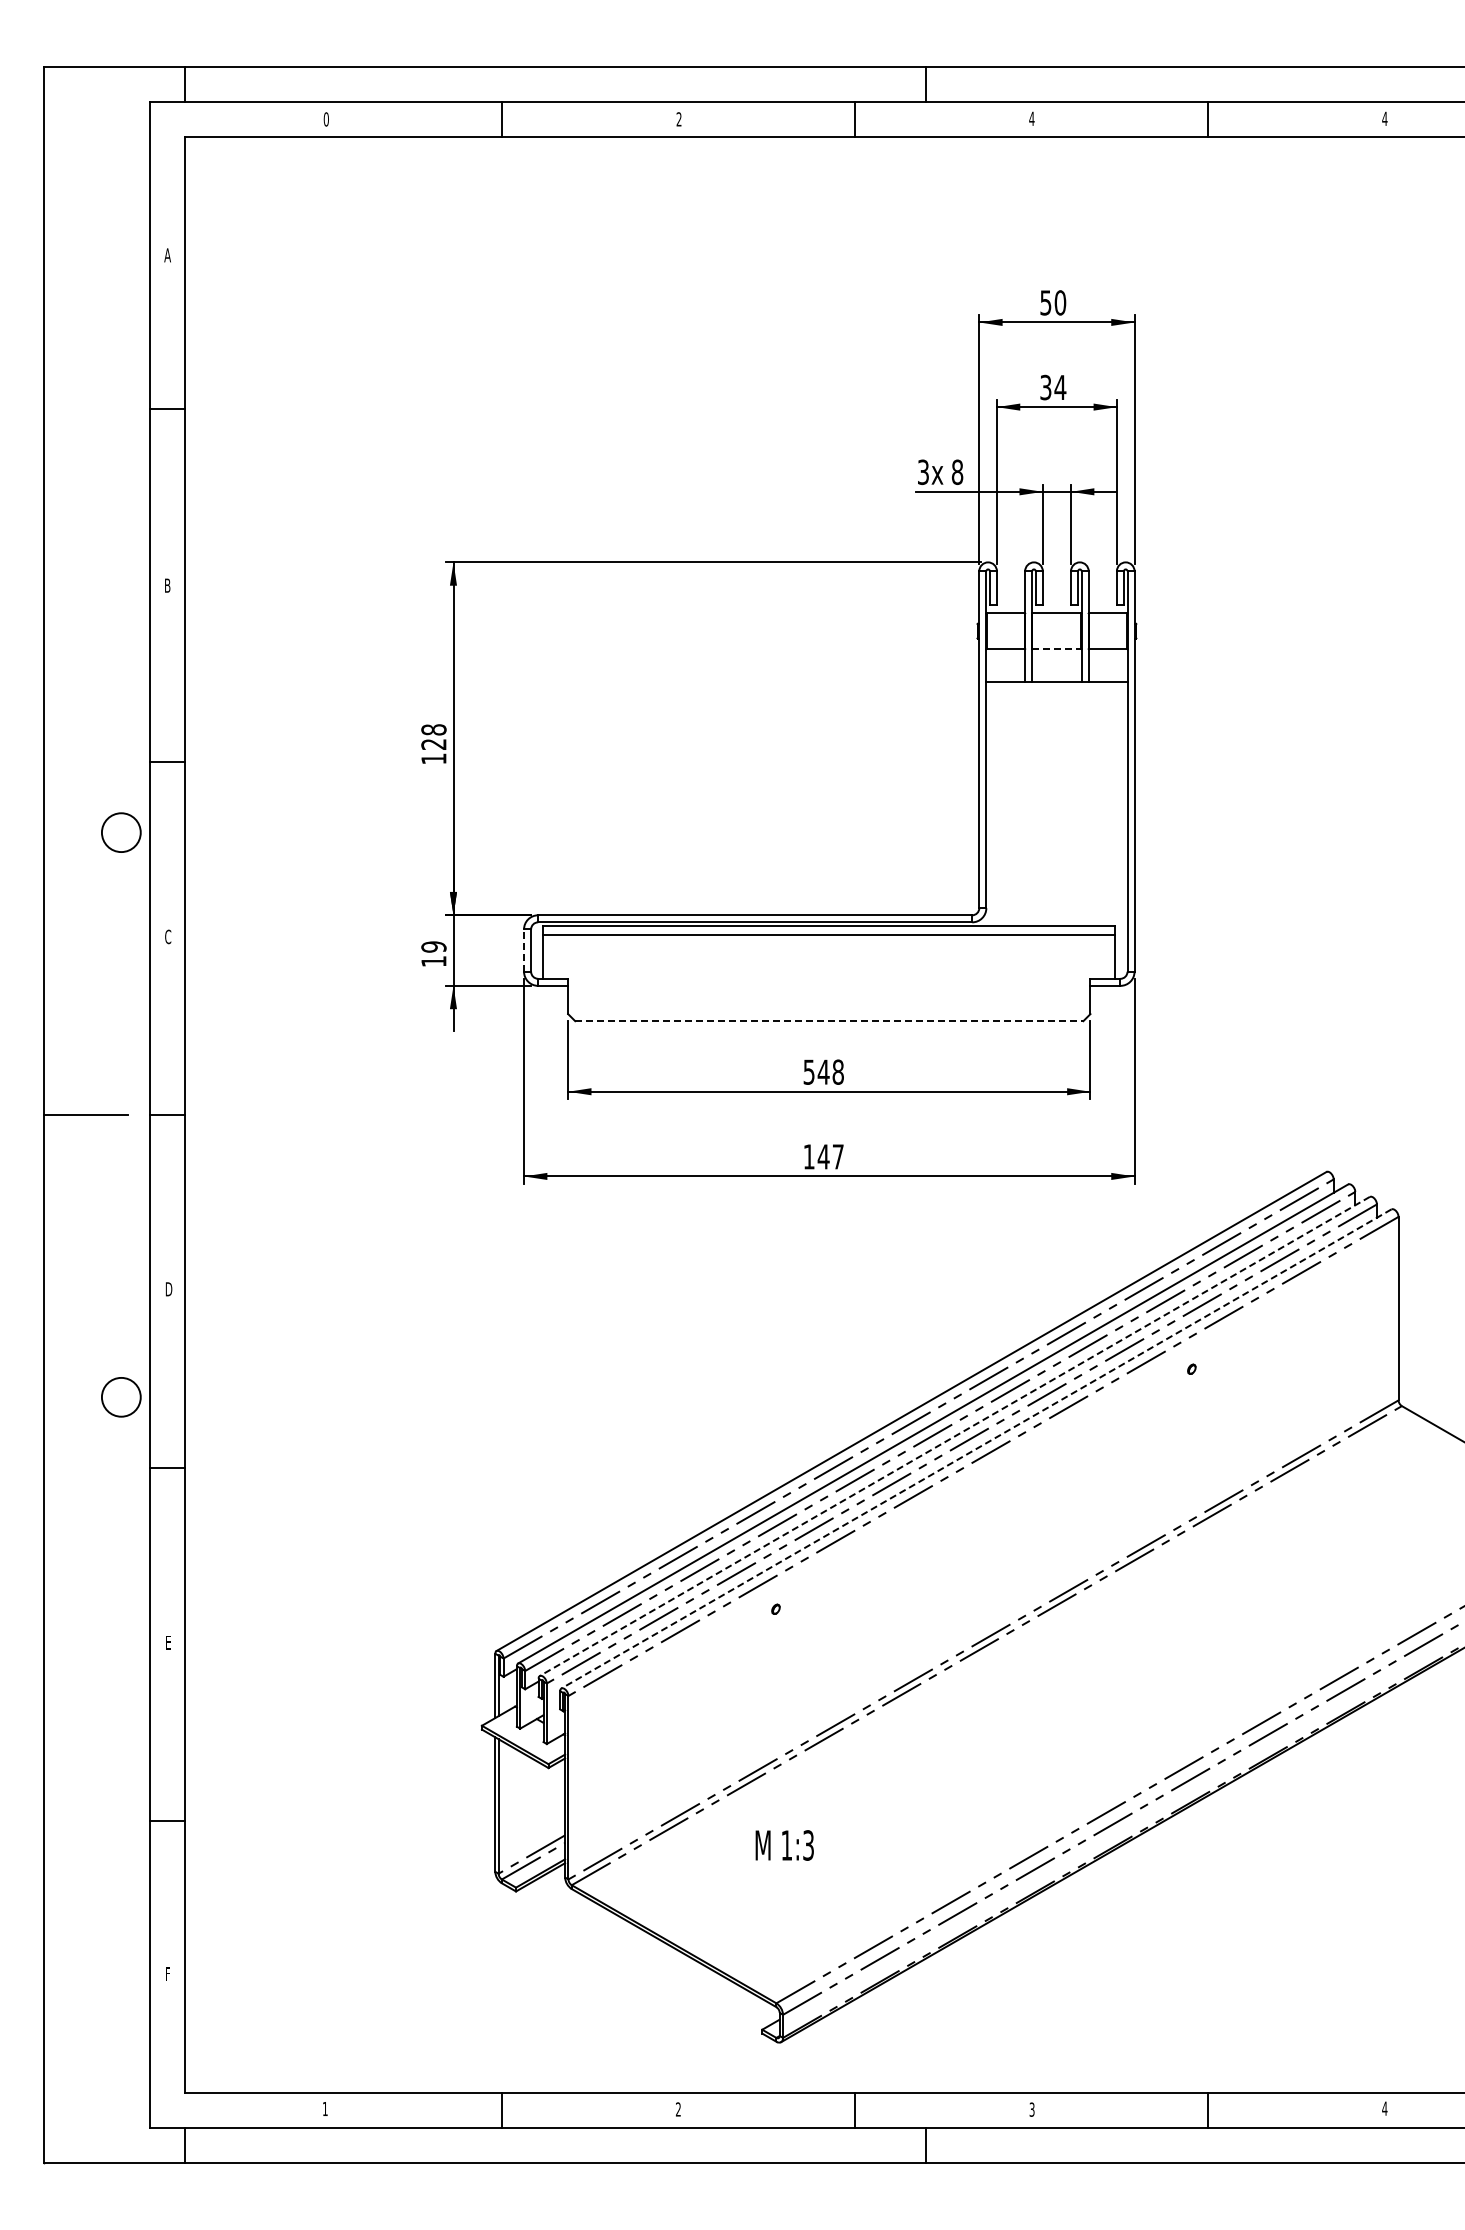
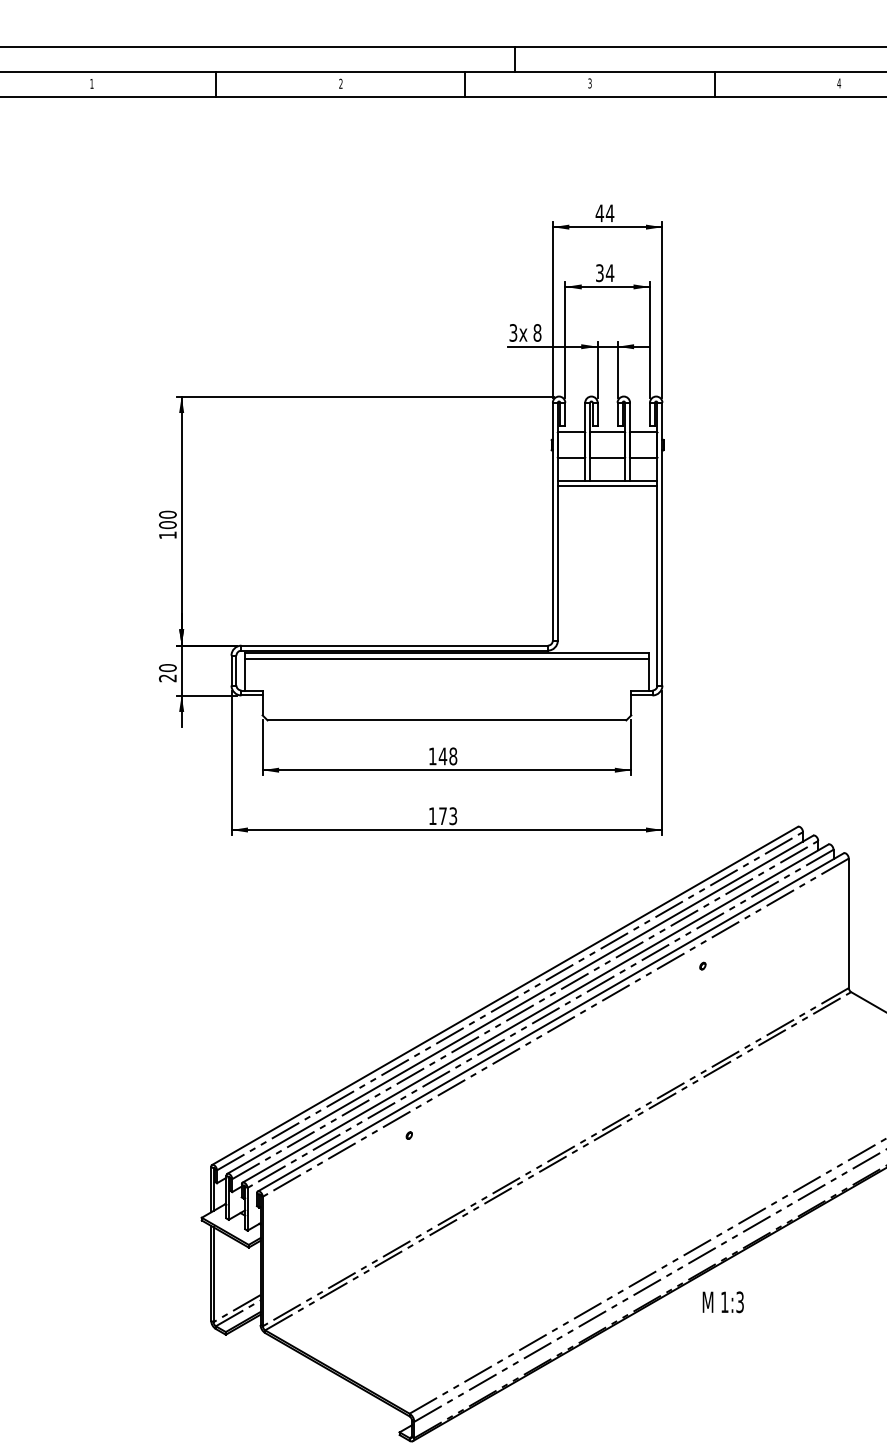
text: (1031, 118) -> (589, 83), 4 -> 3
text: (325, 119) -> (91, 83), 0 -> 1
text: (1052, 302) -> (604, 213), 50 -> 44
line: (1056, 649) -> (607, 458), dashed -> solid
line: (1056, 689) -> (607, 486), added
text: (433, 737) -> (167, 520), 128 -> 100
line: (524, 950) -> (231, 670), dashed -> solid
text: (433, 954) -> (167, 673), 19 -> 20
line: (829, 1021) -> (447, 720), dashed -> solid
text: (808, 1071) -> (432, 755), 548 -> 148
text: (830, 1156) -> (447, 815), 147 -> 173
line: (954, 1436) -> (535, 1013), dashed -> solid
line: (976, 1449) -> (550, 1022), dashed -> solid
text: (784, 1845) -> (723, 1302), moved

